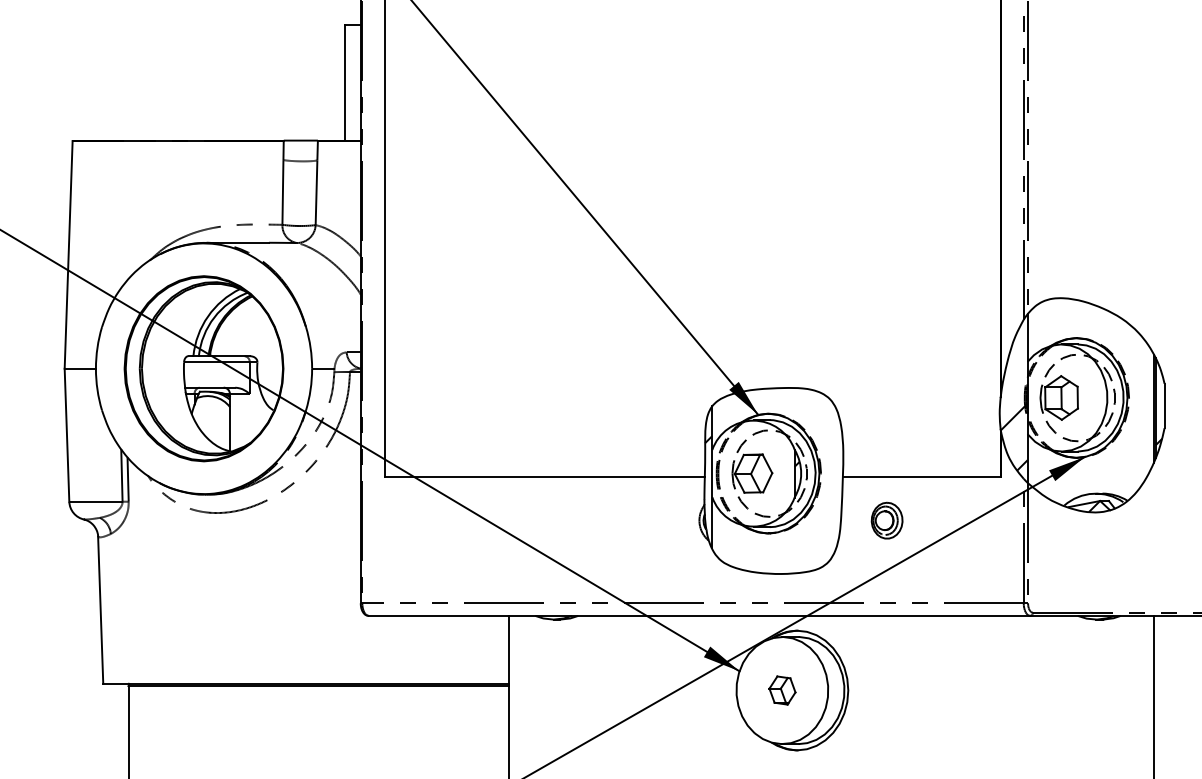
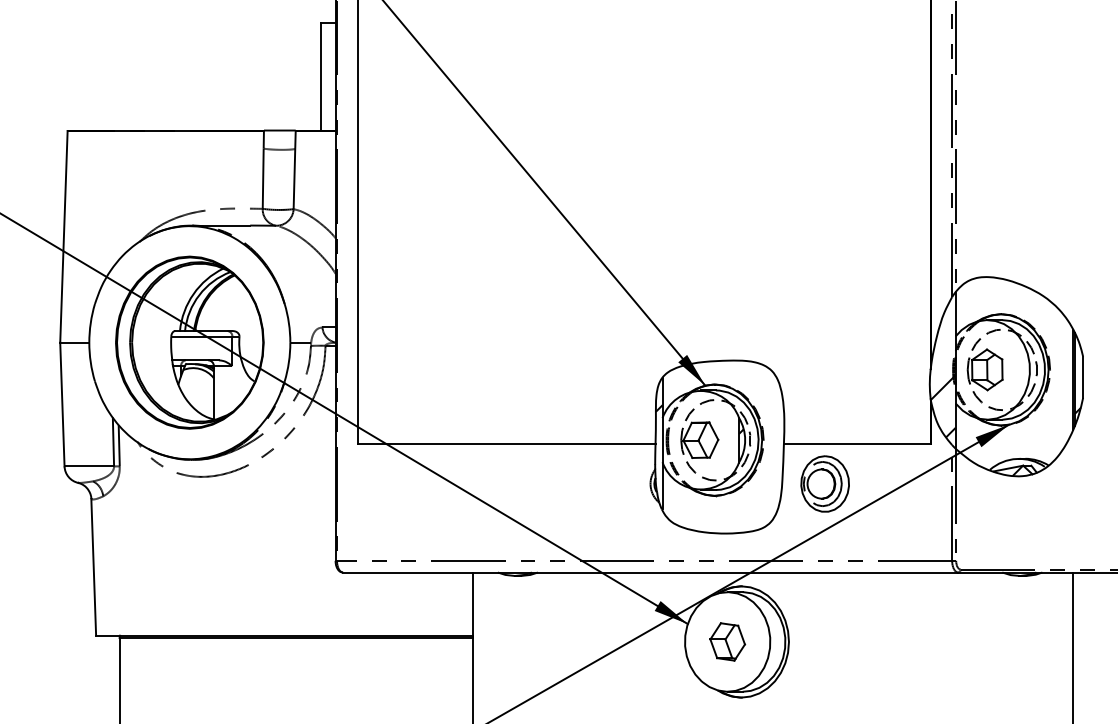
part: (886, 520) -> (824, 483), size x1.67
part: (782, 690) -> (727, 641), size x1.43

